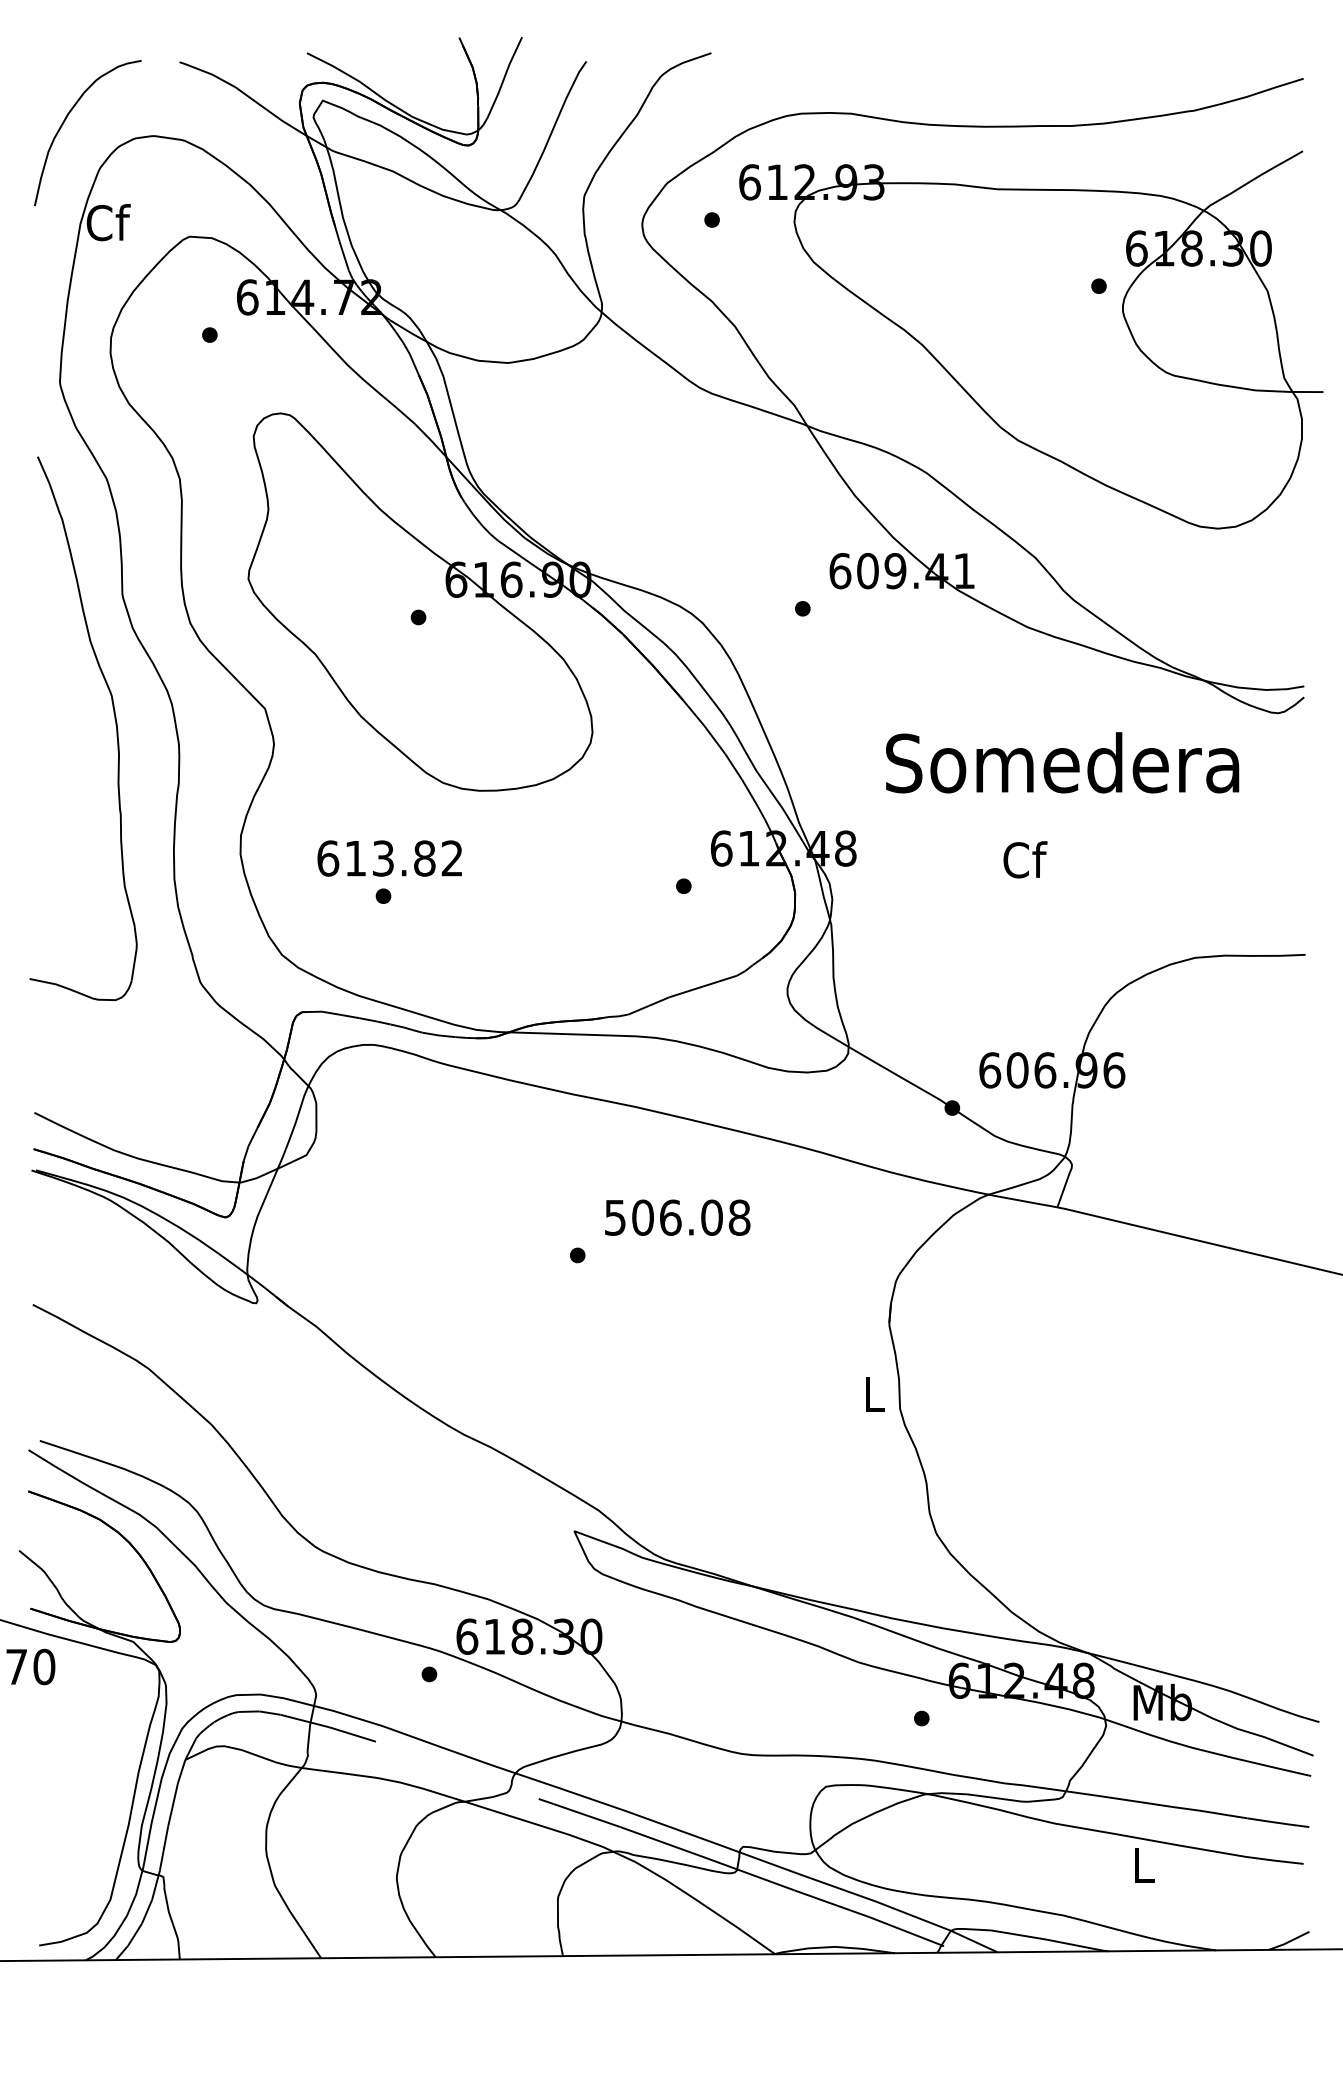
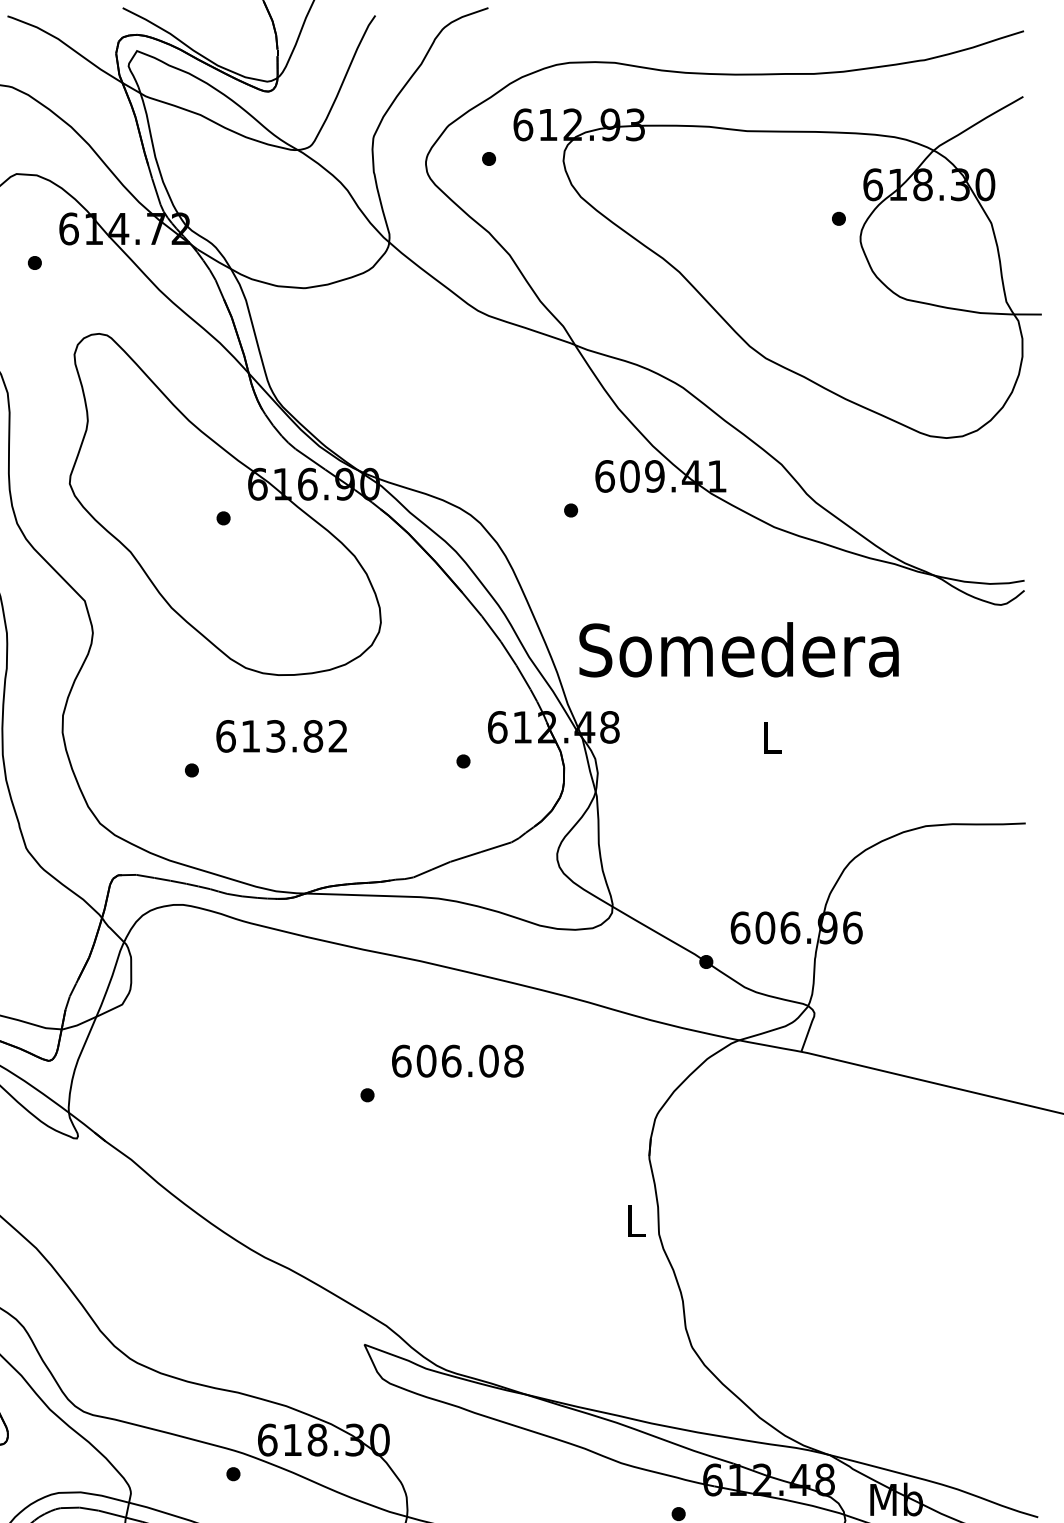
text: (1062, 762) -> (739, 649), moved
text: (389, 858) -> (281, 736), moved
text: (1025, 859) -> (772, 737), Cf -> L
text: (615, 1217) -> (401, 1060), 506.08 -> 606.08

